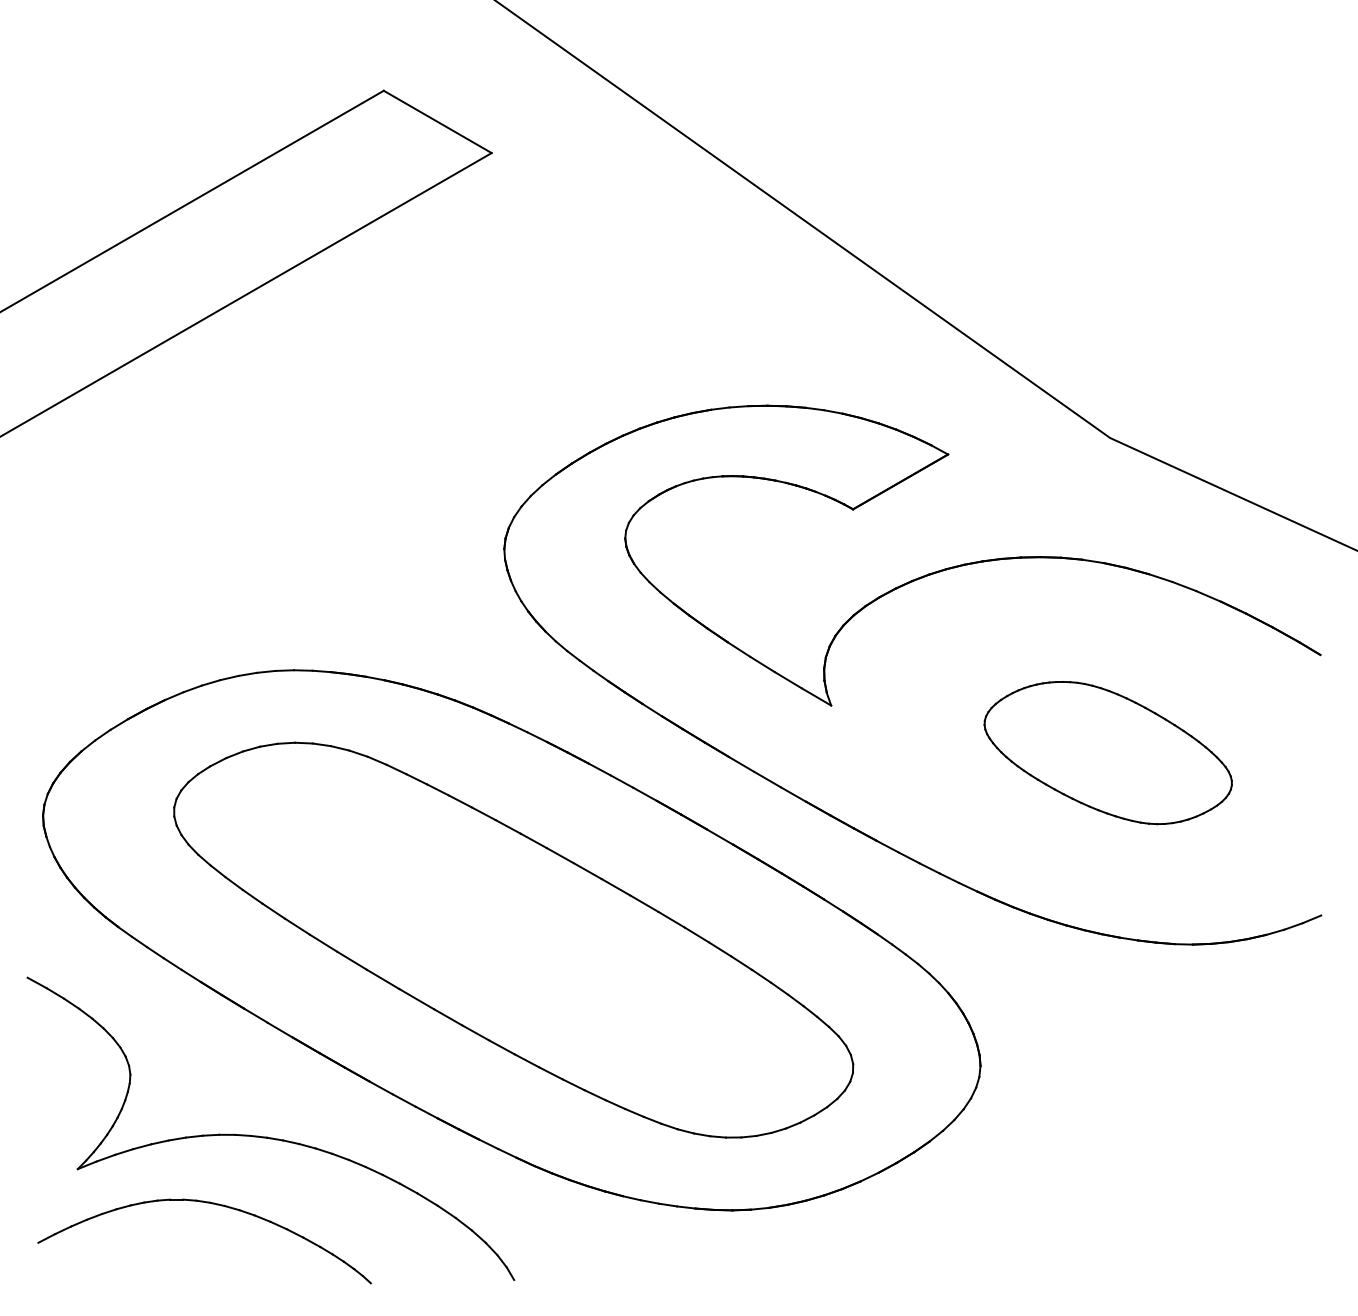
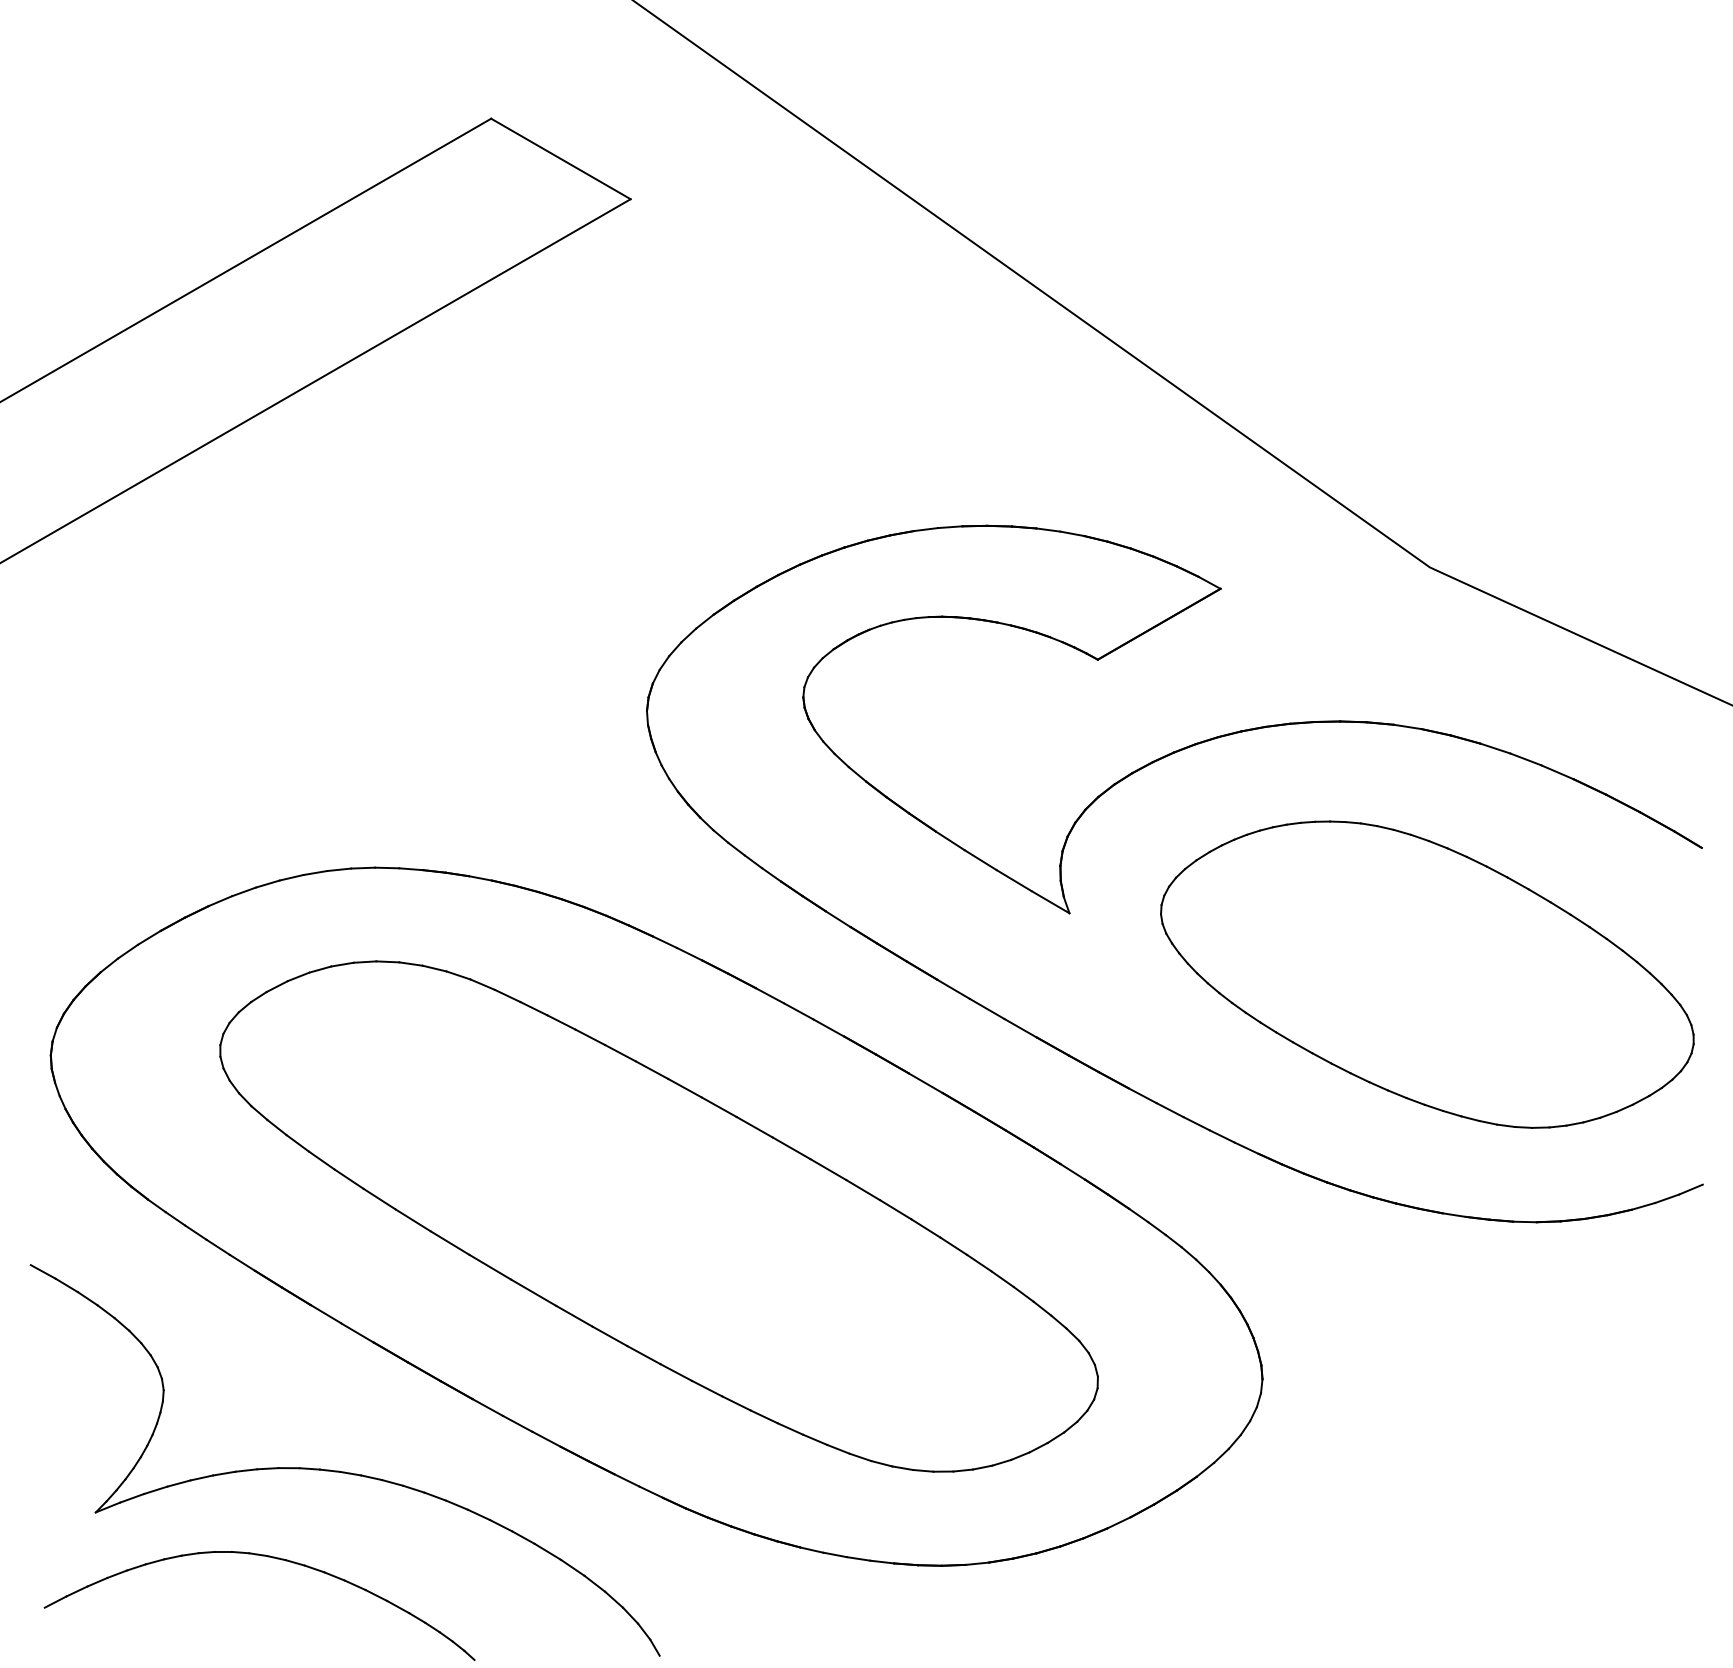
part: (1108, 752) -> (1427, 973), size x1.67

